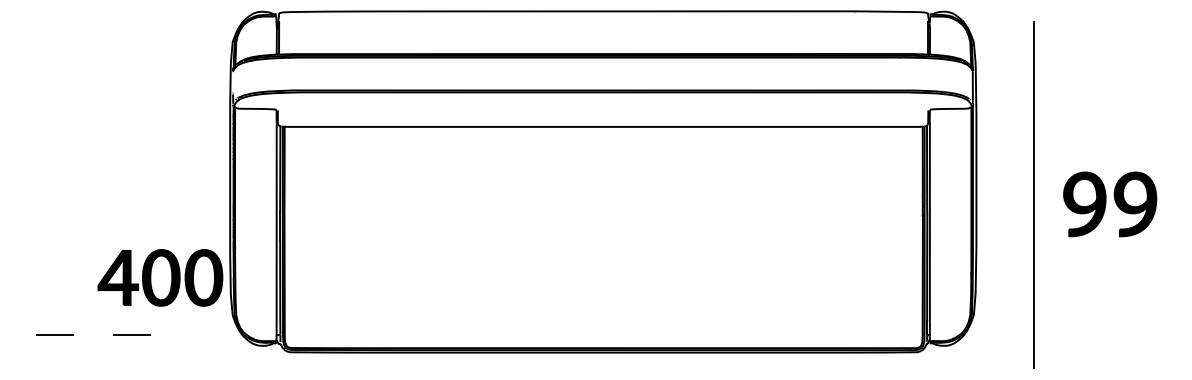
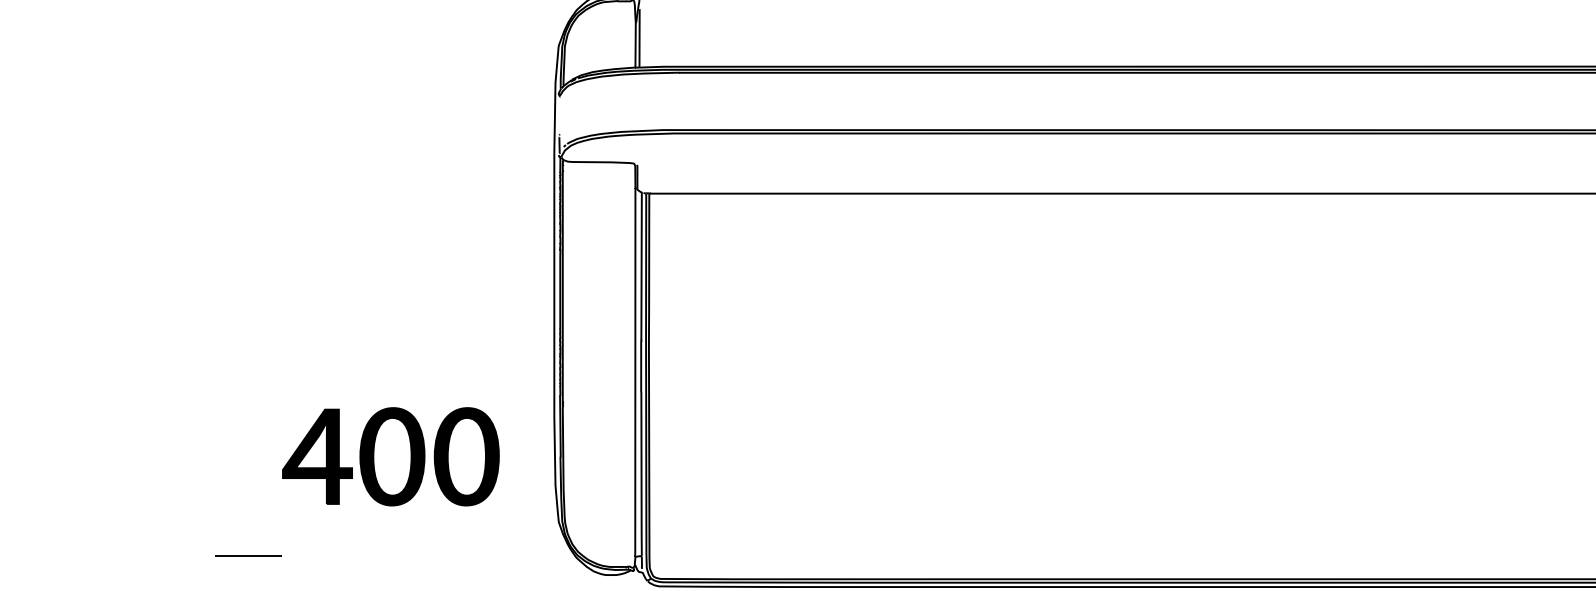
part: (160, 277) -> (391, 456), moved
line: (131, 334) -> (382, 555), removed

